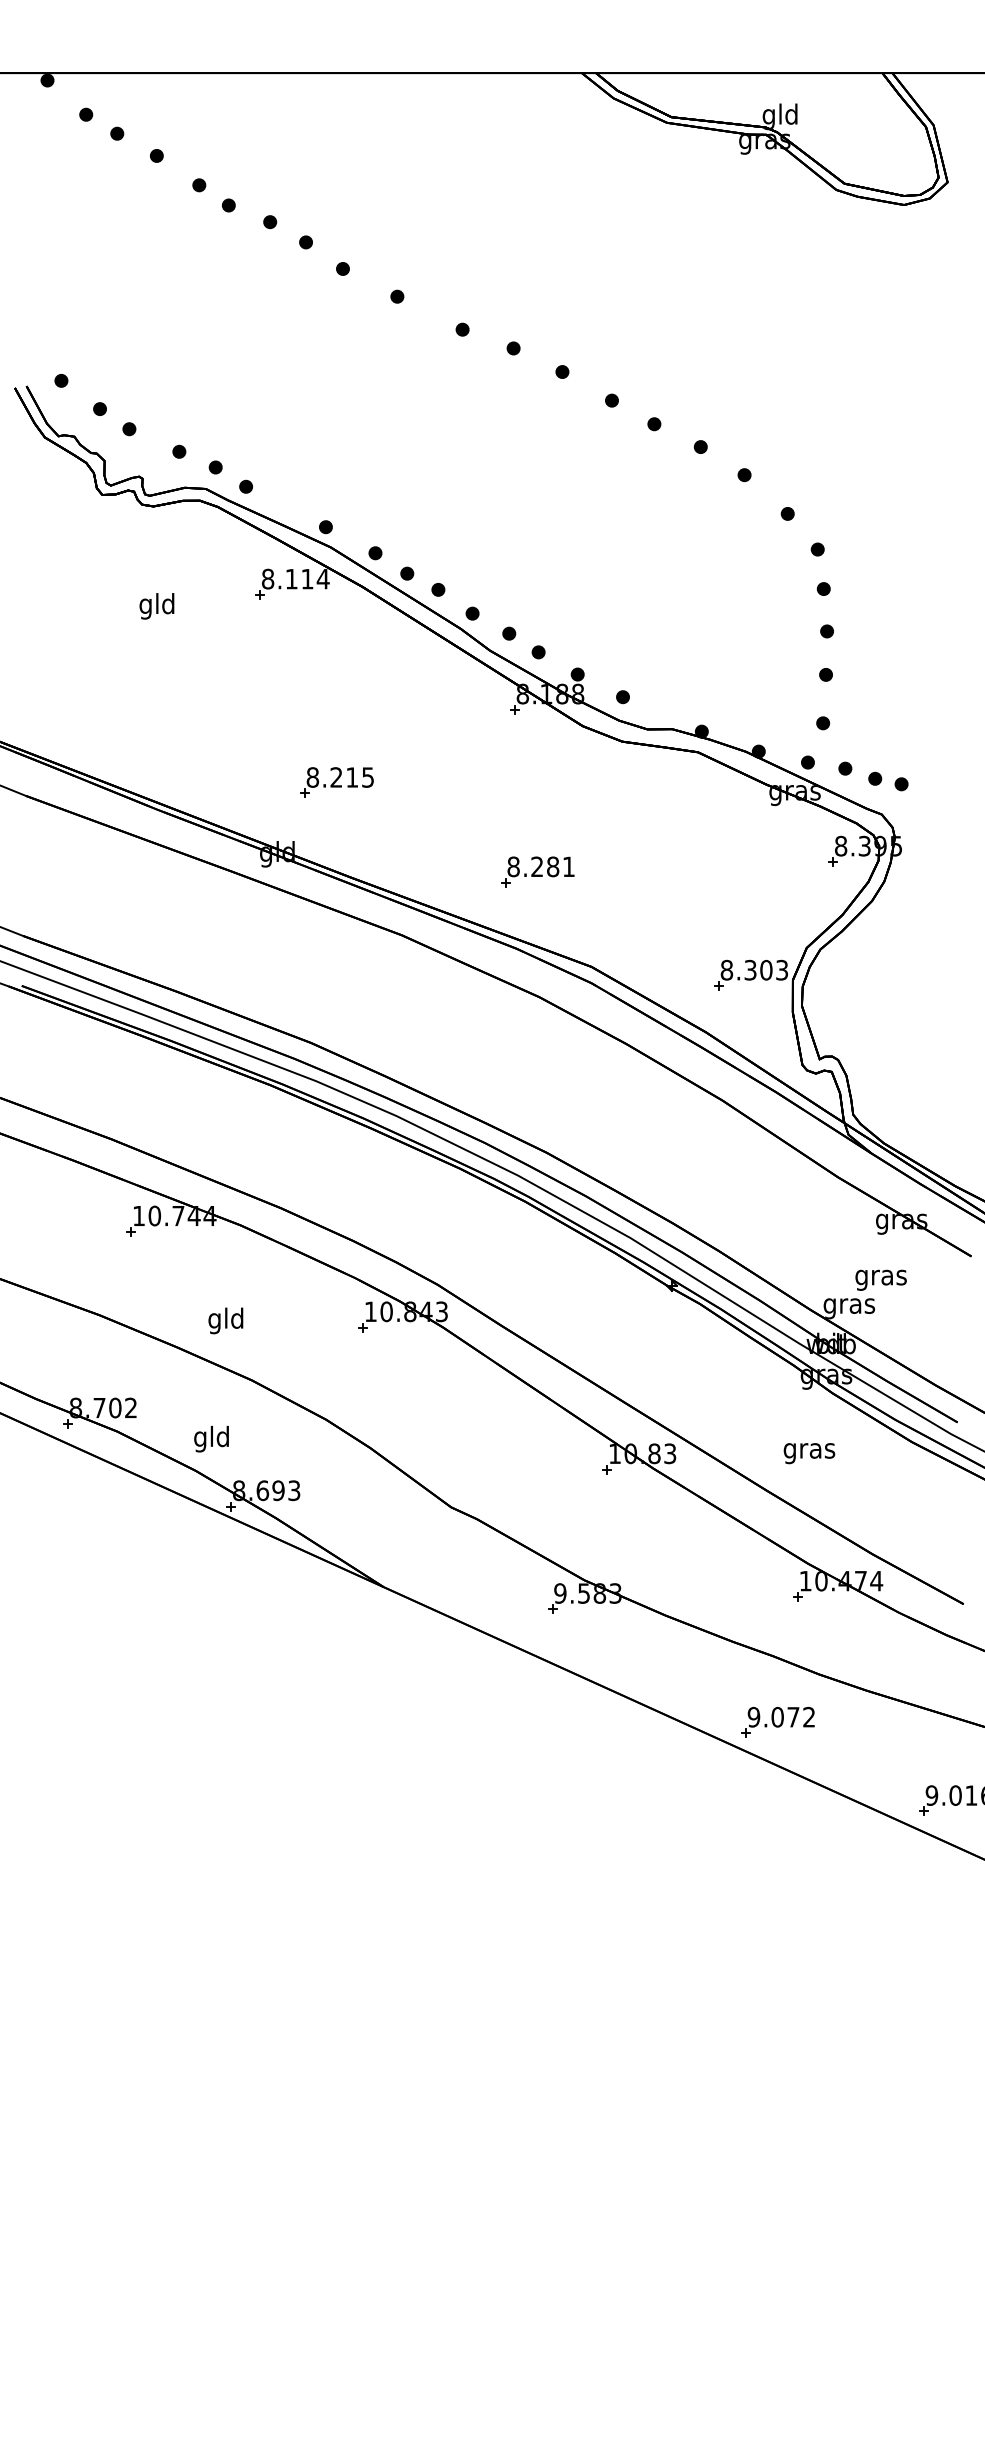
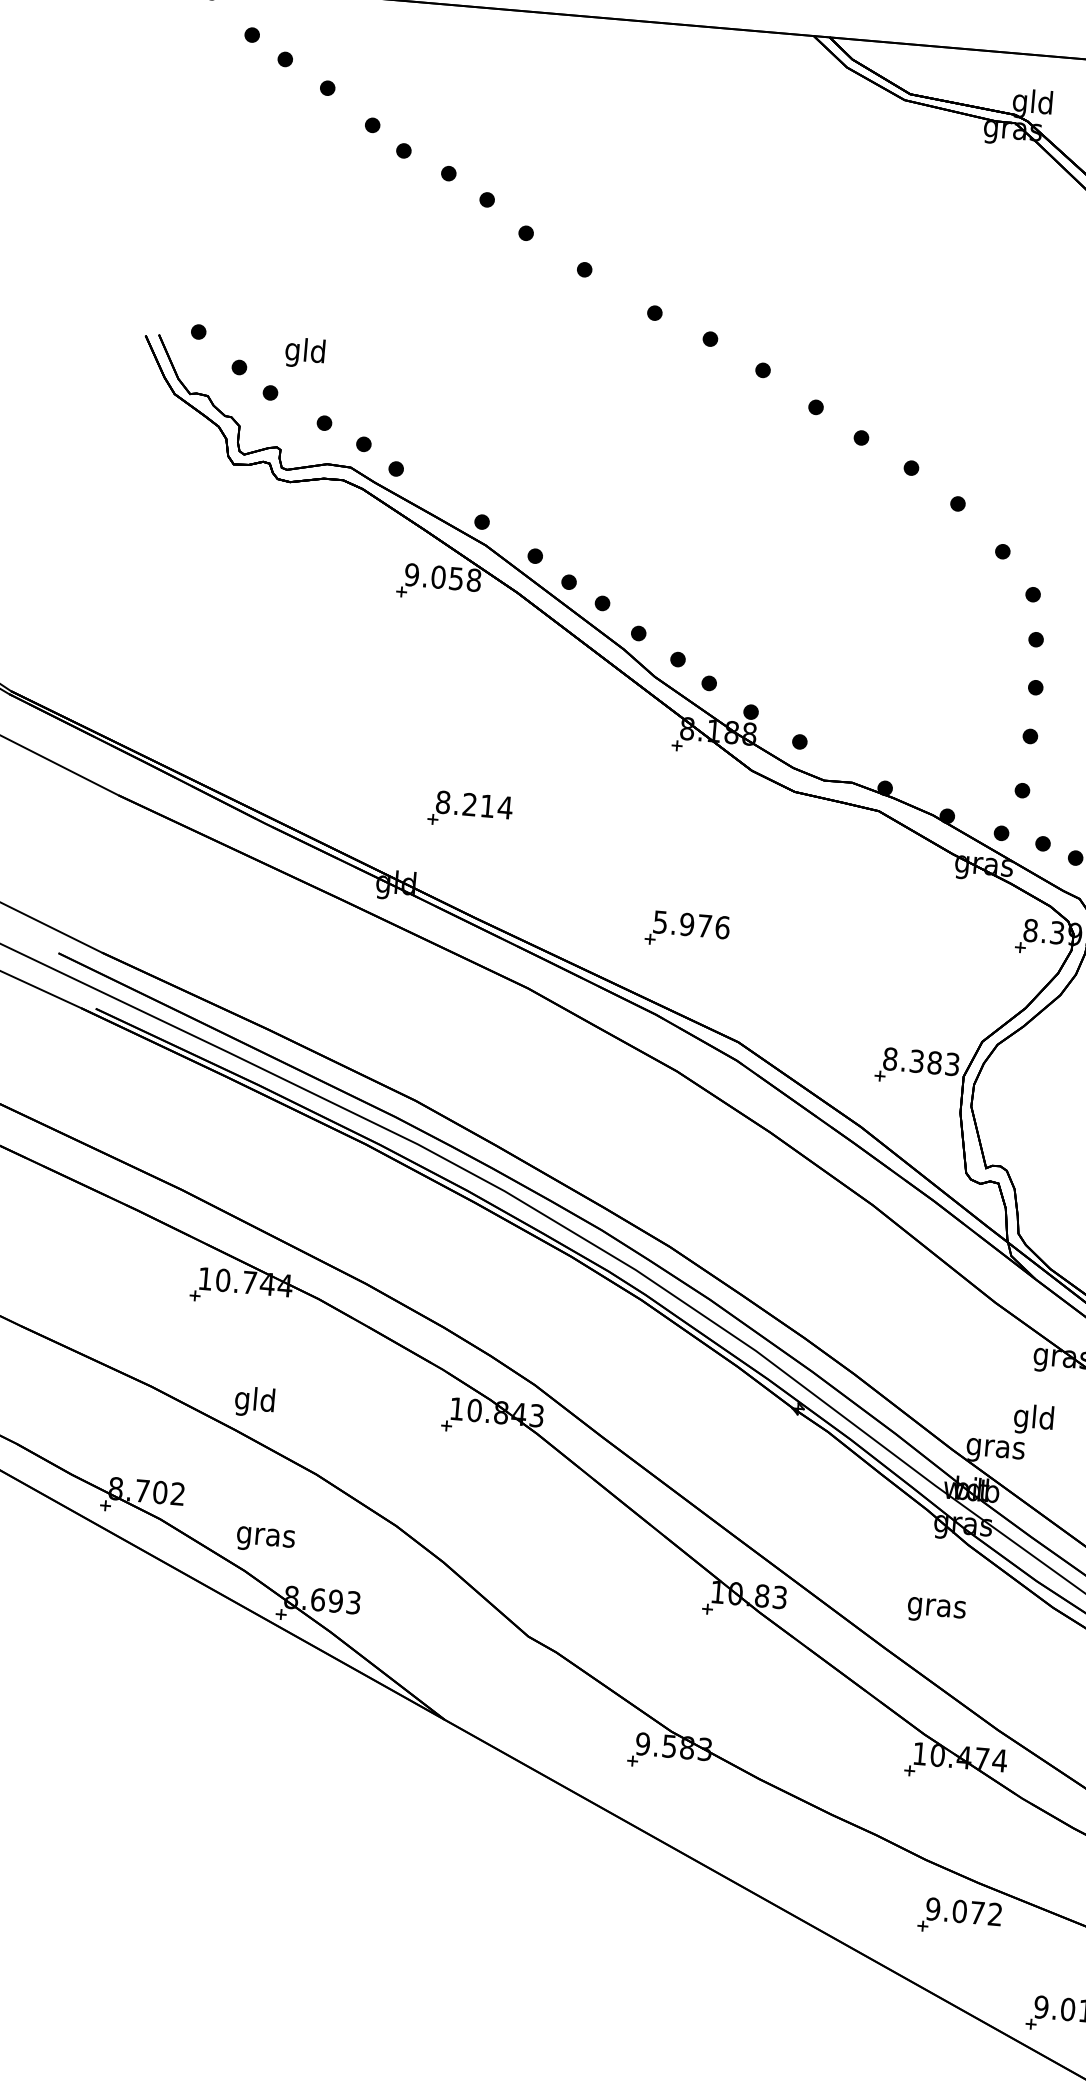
text: (295, 578) -> (442, 576), 8.114 -> 9.058
text: (156, 606) -> (304, 353), moved
text: (367, 777) -> (504, 807), 8.215 -> 8.214
text: (541, 866) -> (691, 924), 8.281 -> 5.976
text: (766, 970) -> (934, 1063), 8.303 -> 8.383
text: (880, 1277) -> (1033, 1419), gras -> gld
text: (225, 1320) -> (254, 1401), moved
text: (211, 1438) -> (265, 1536), gld -> gras
part: (777, 1721) -> (959, 1916), moved

